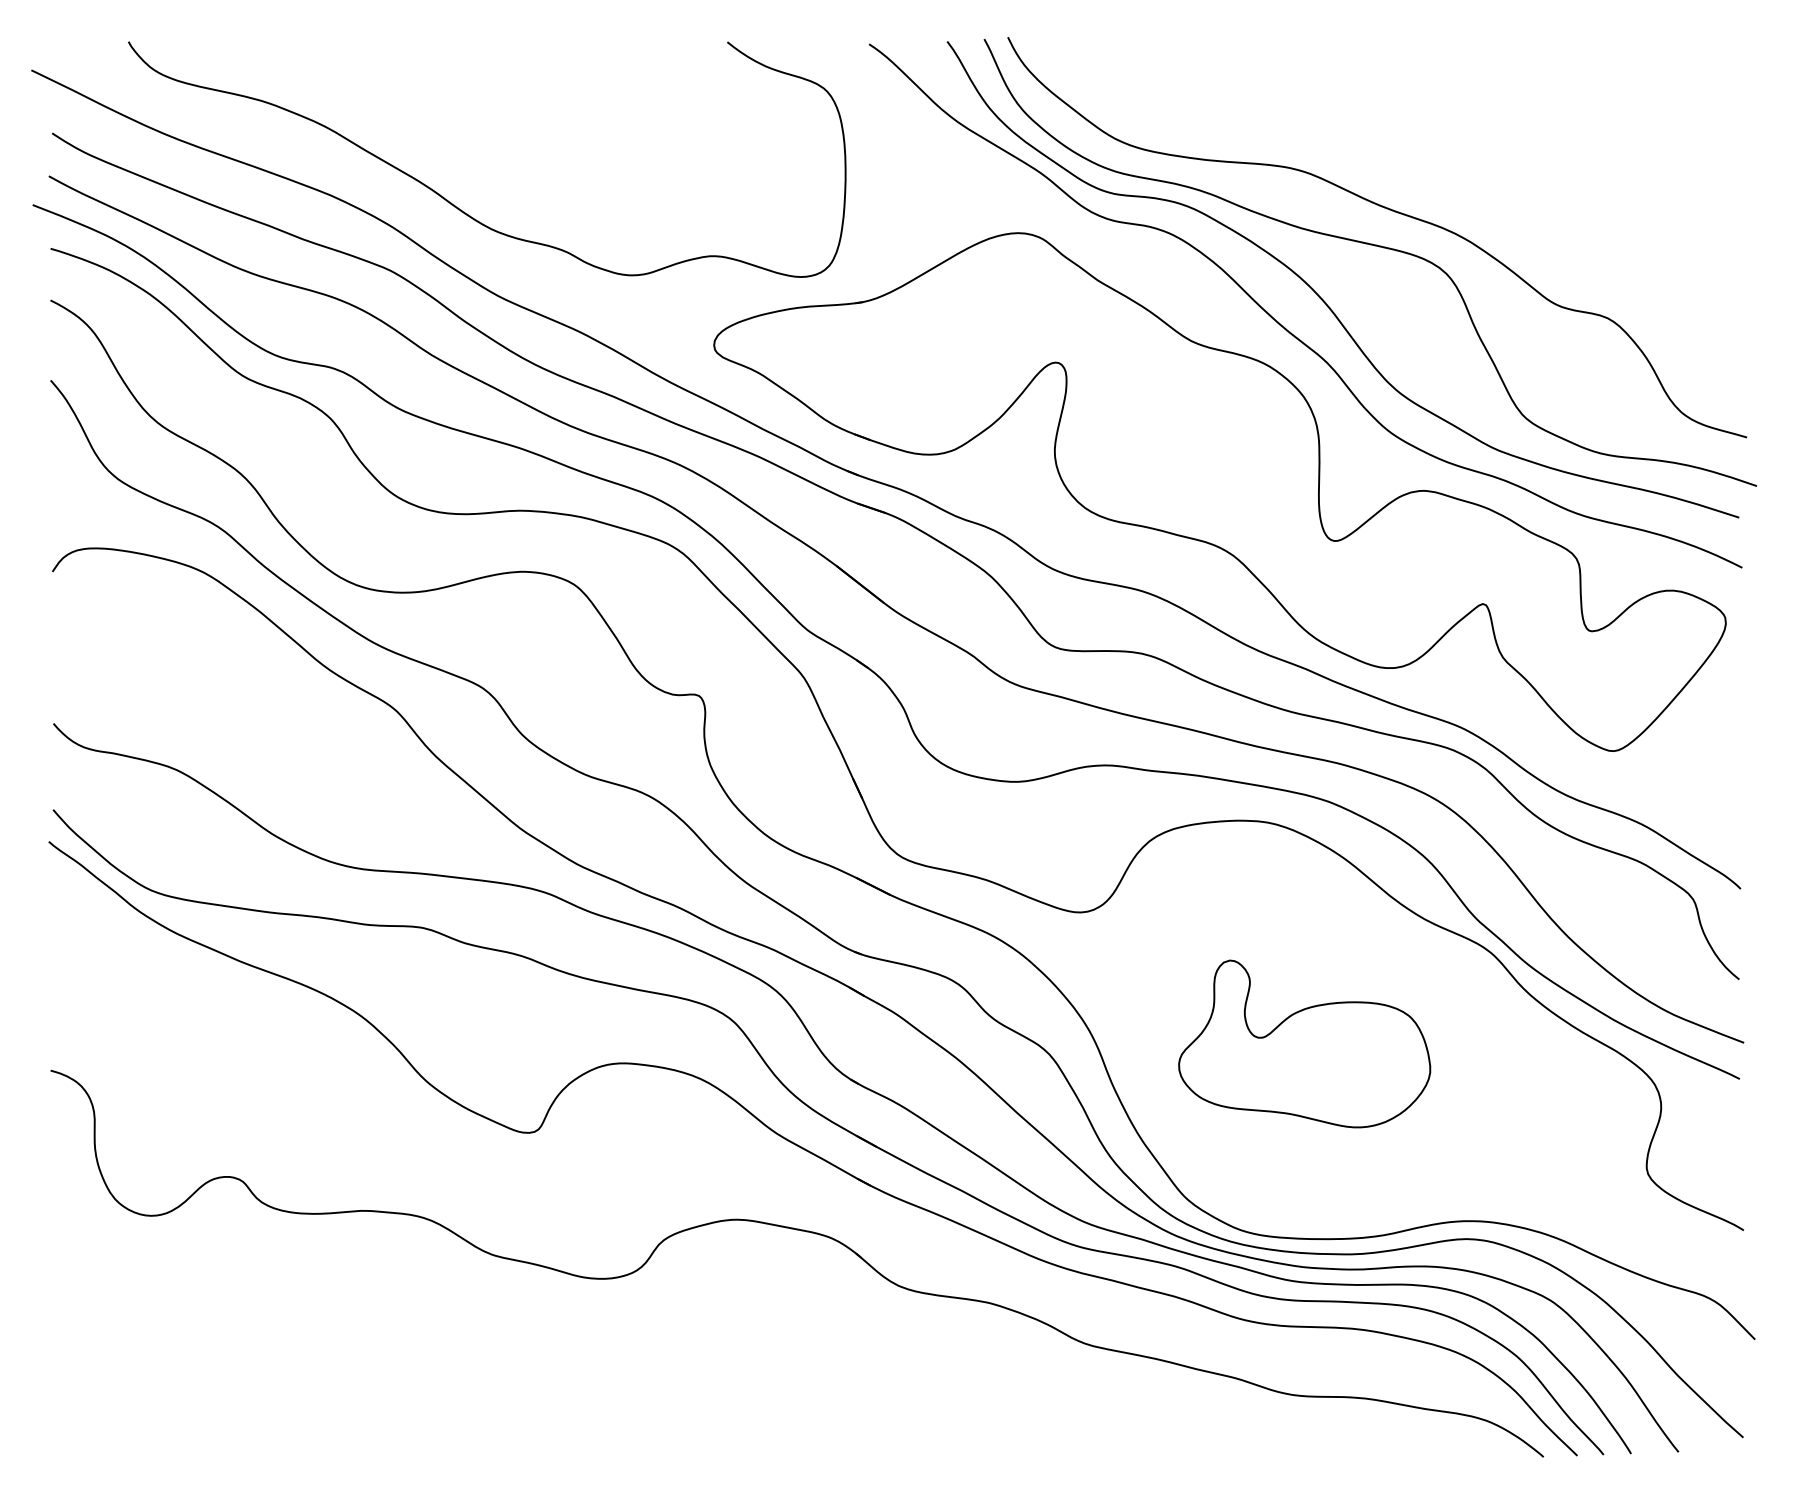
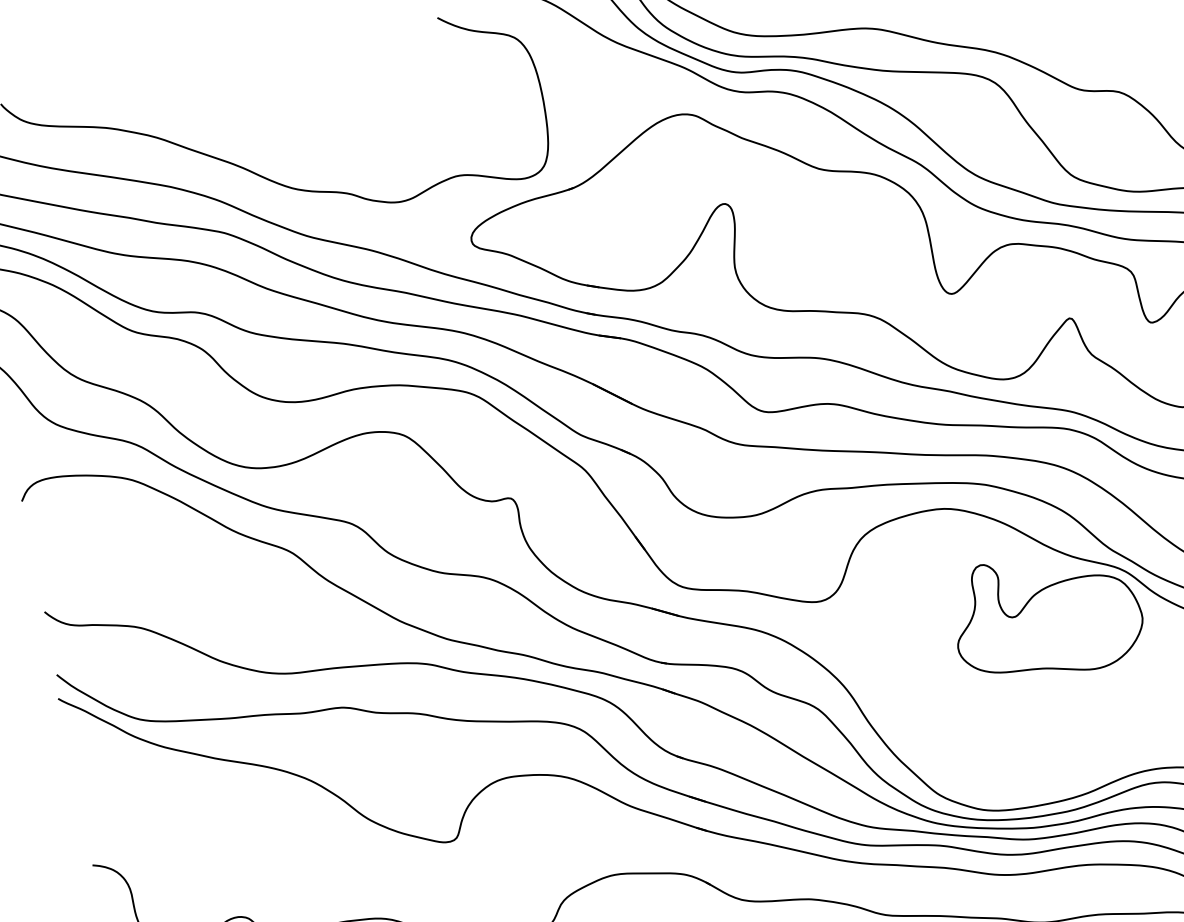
part: (1304, 1043) -> (1046, 614), moved

